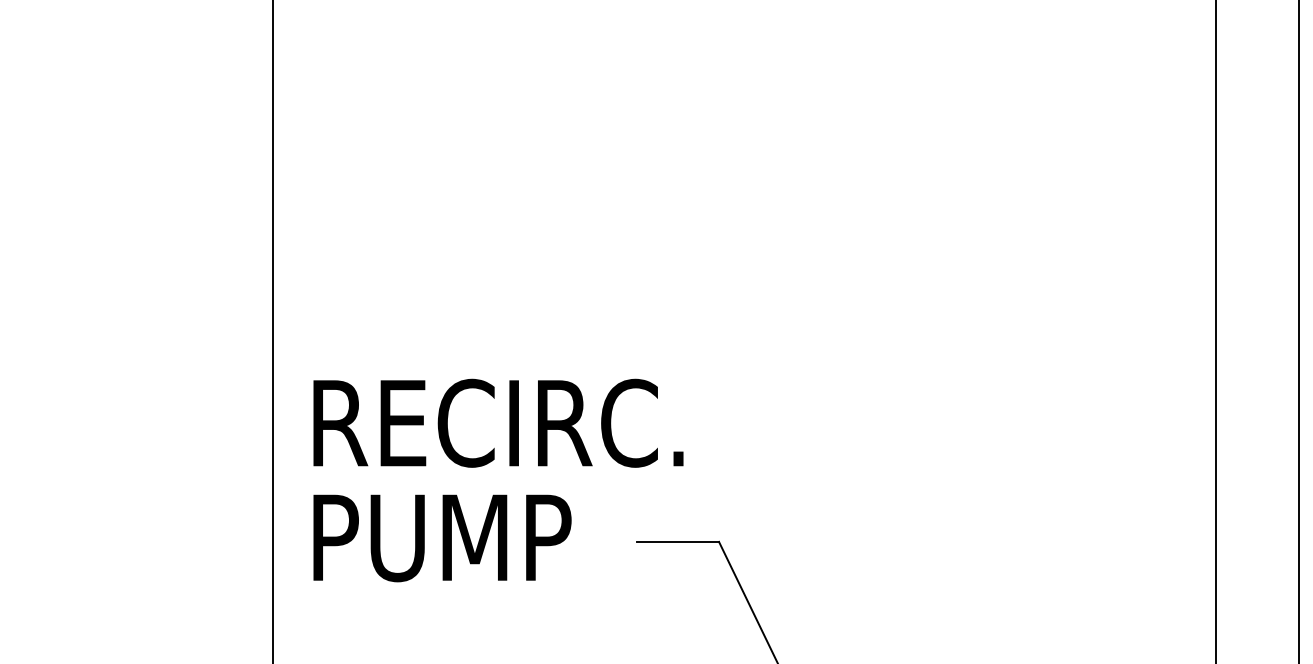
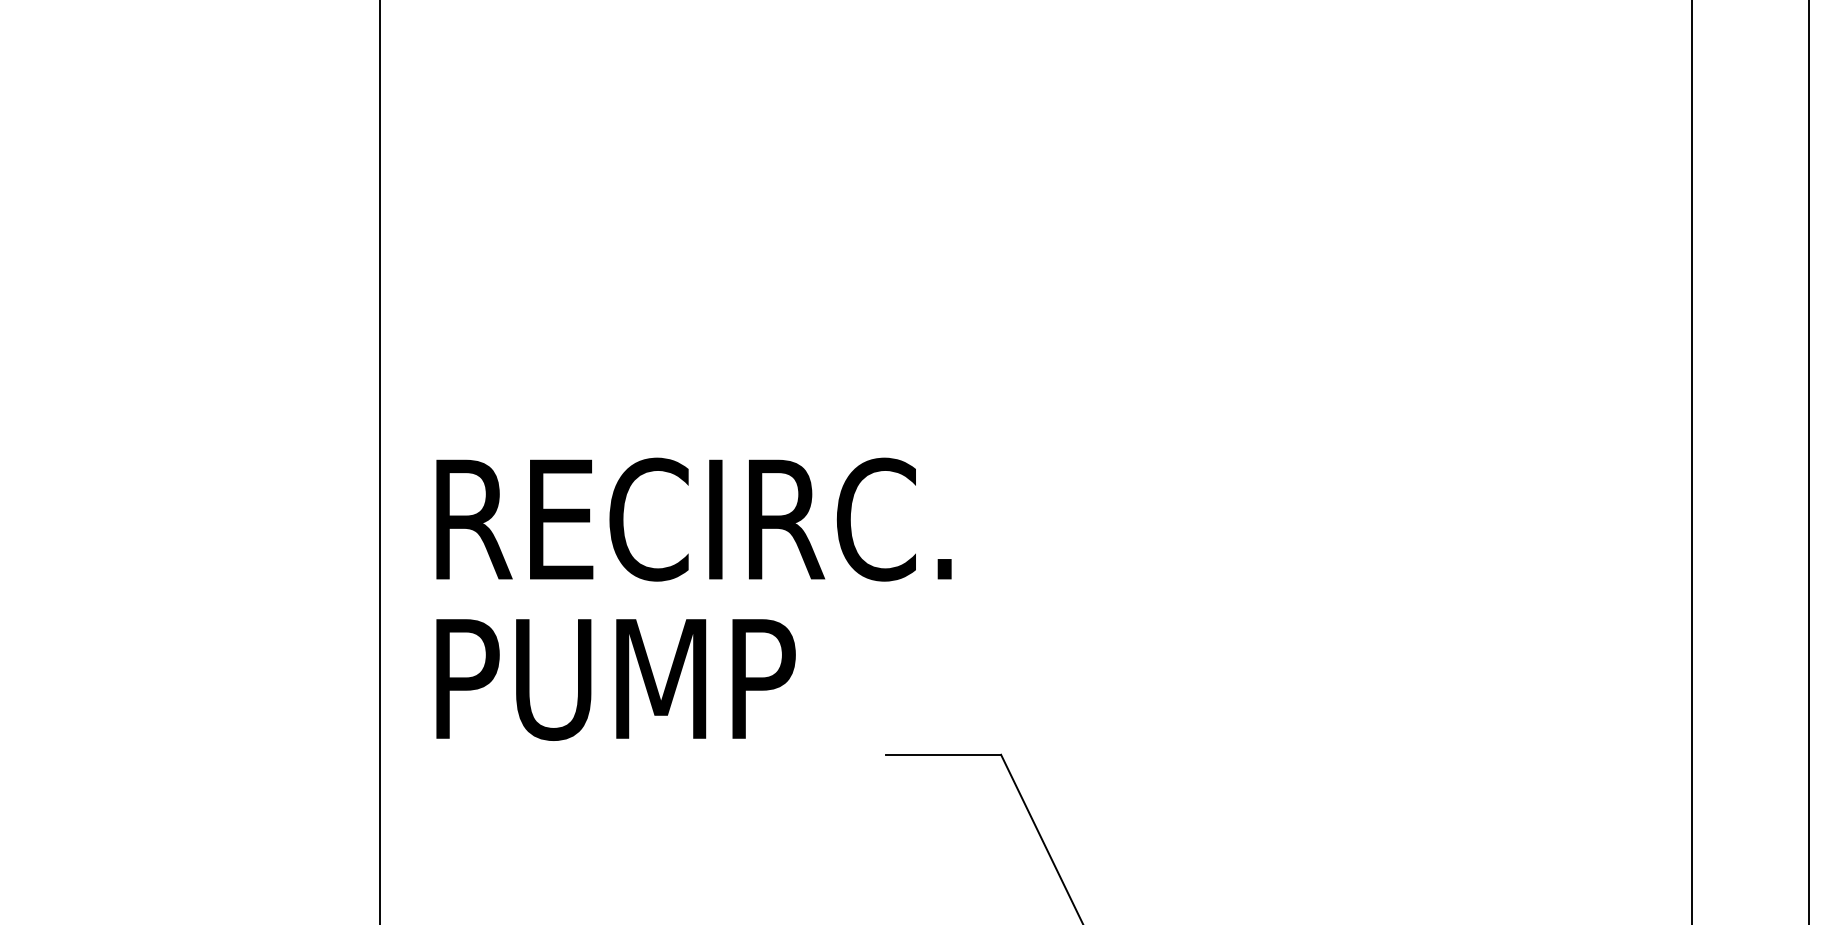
text: (498, 479) -> (693, 598), moved

